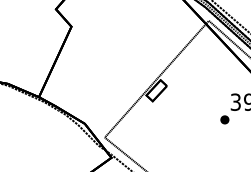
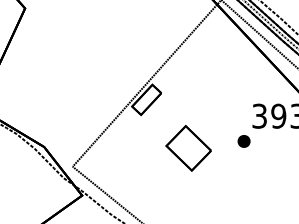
part: (185, 124) -> (187, 148), added

